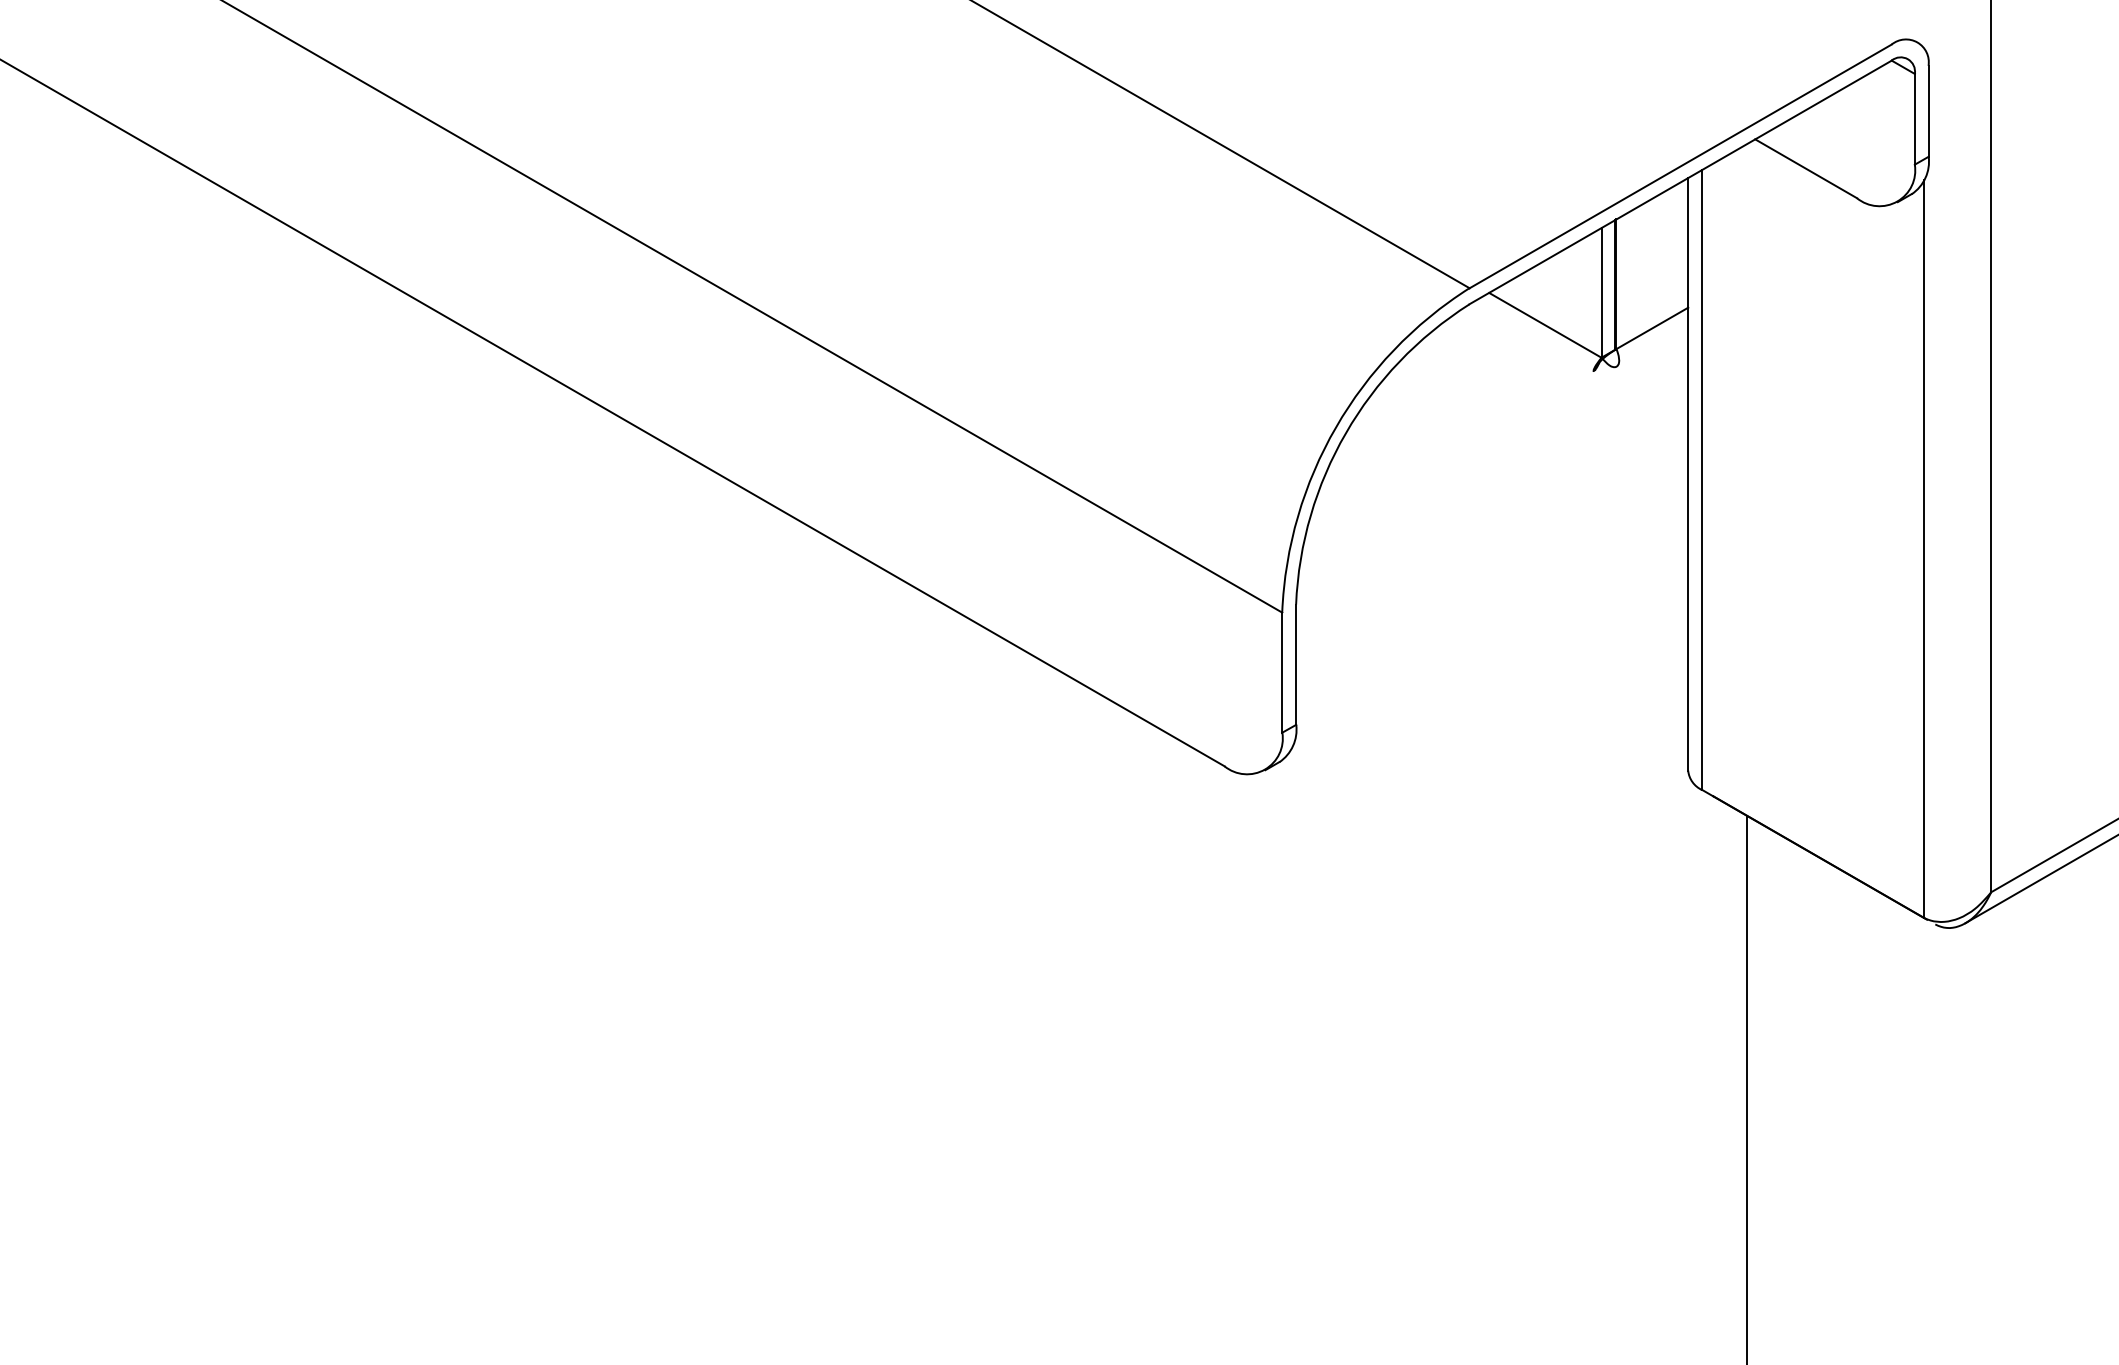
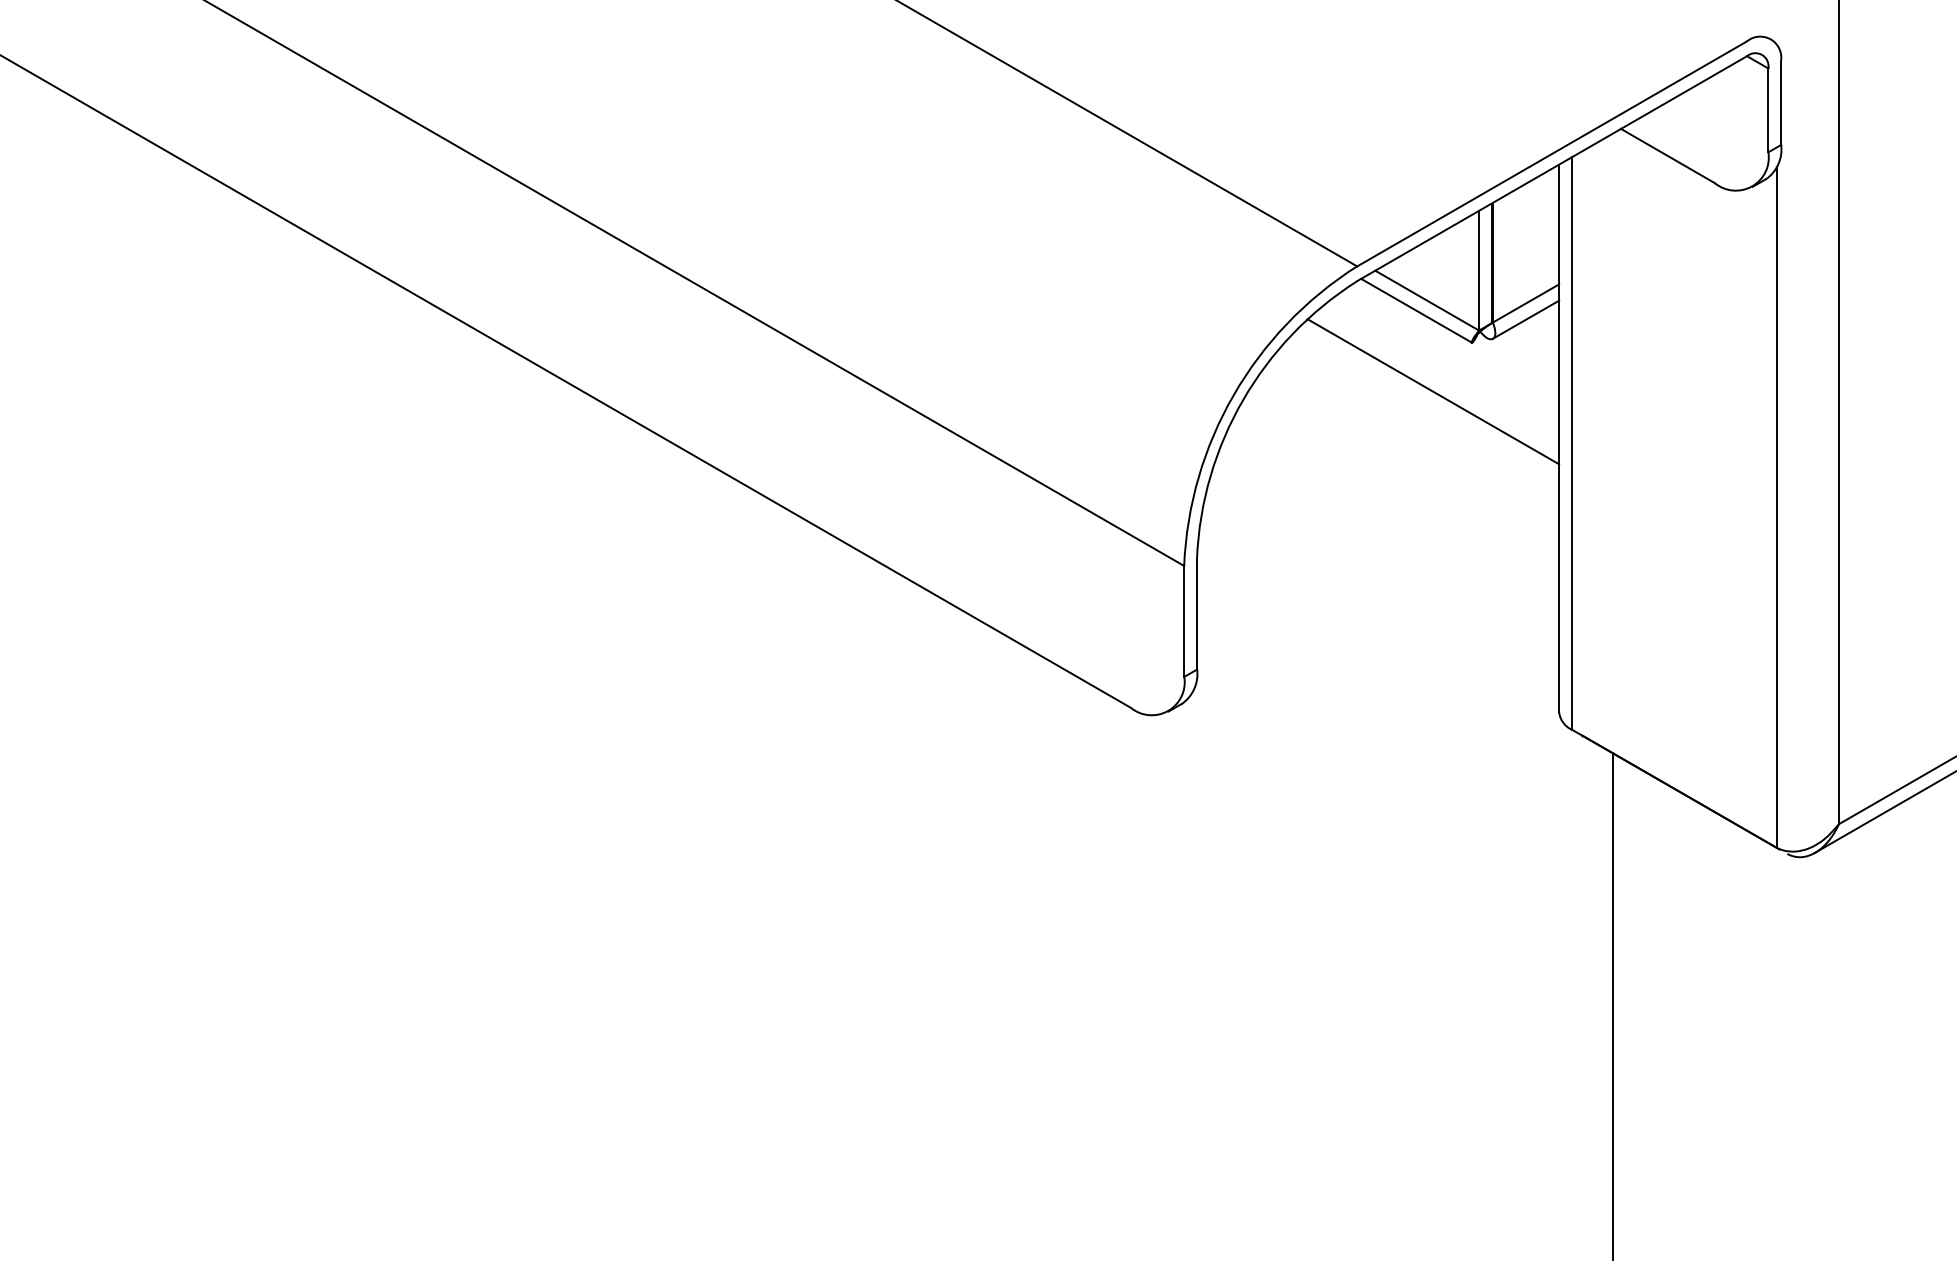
line: (1533, 335) -> (1416, 310), added
line: (1652, 345) -> (1526, 319), added
line: (1551, 423) -> (1432, 391), added

